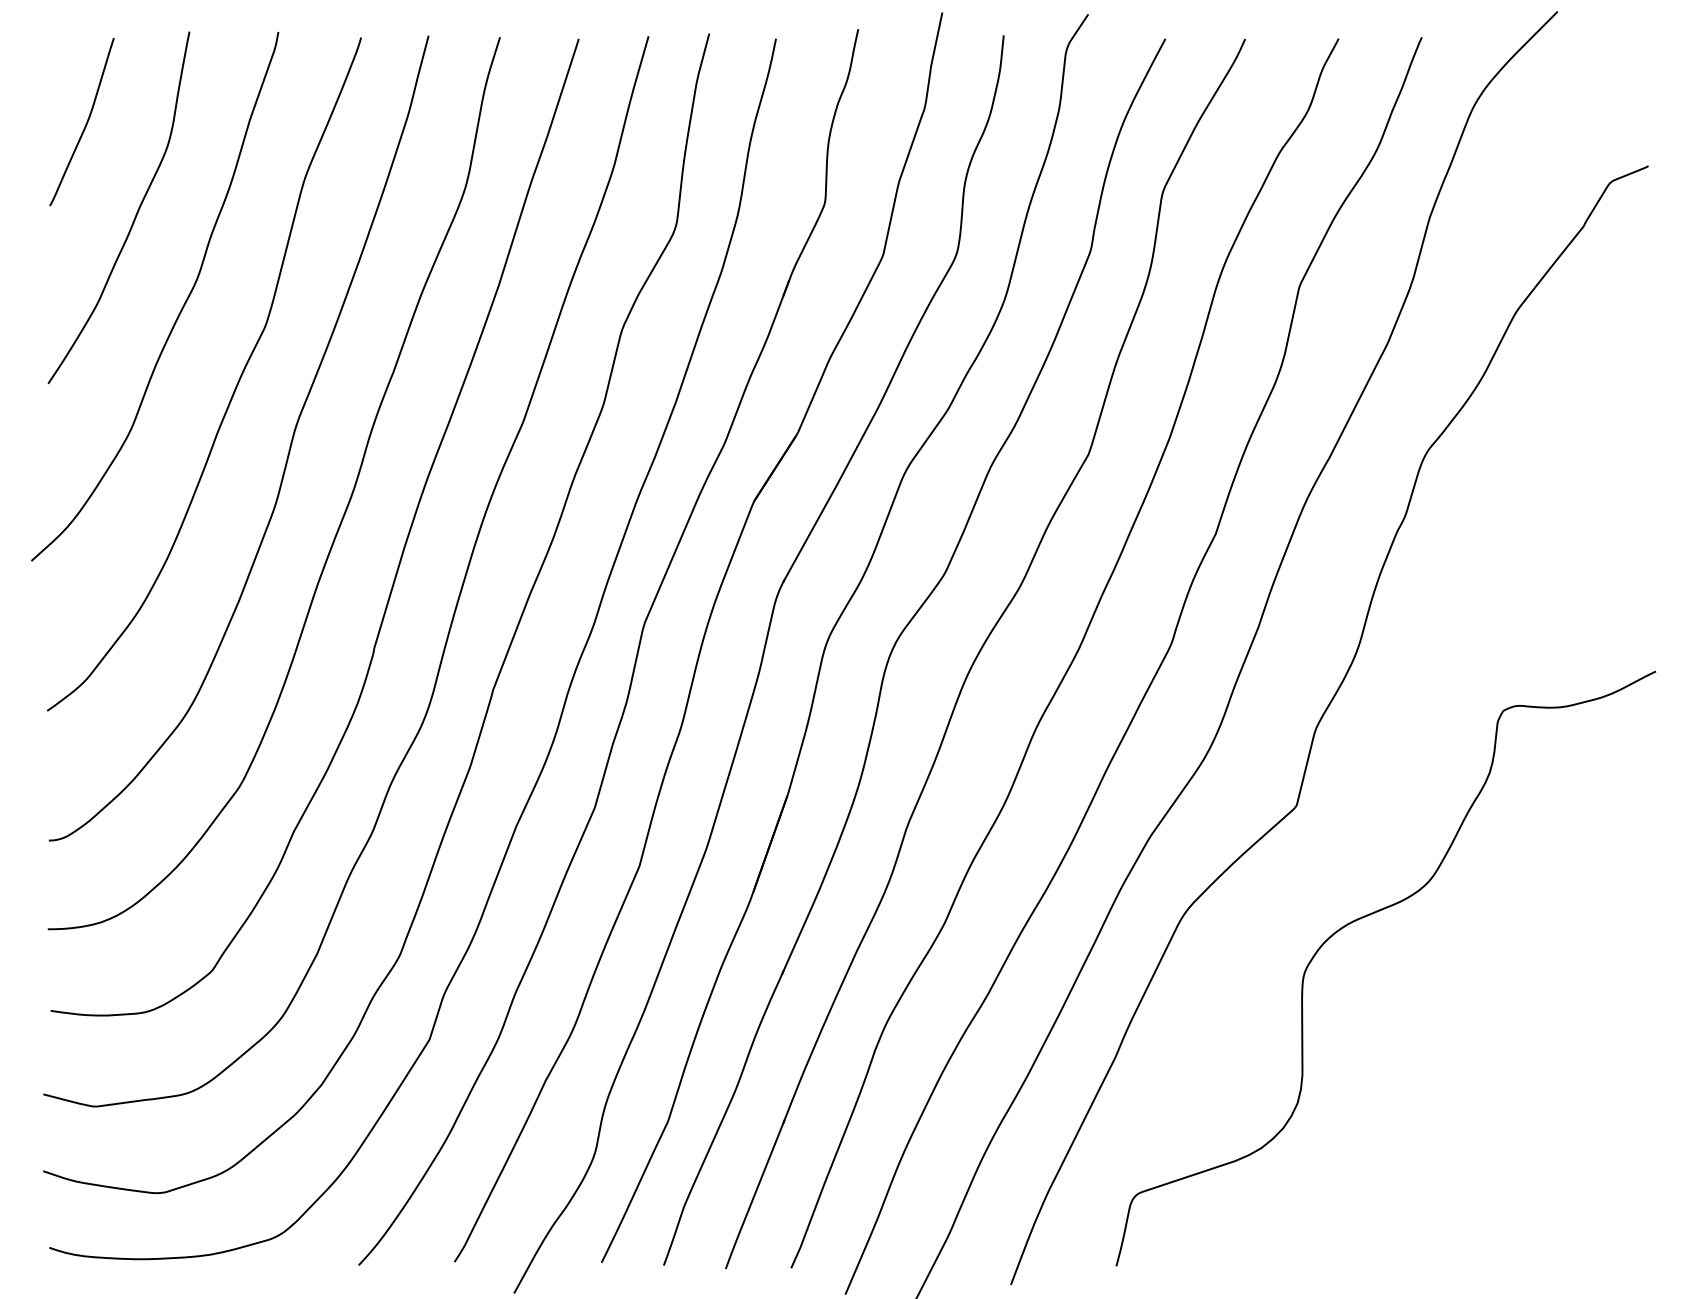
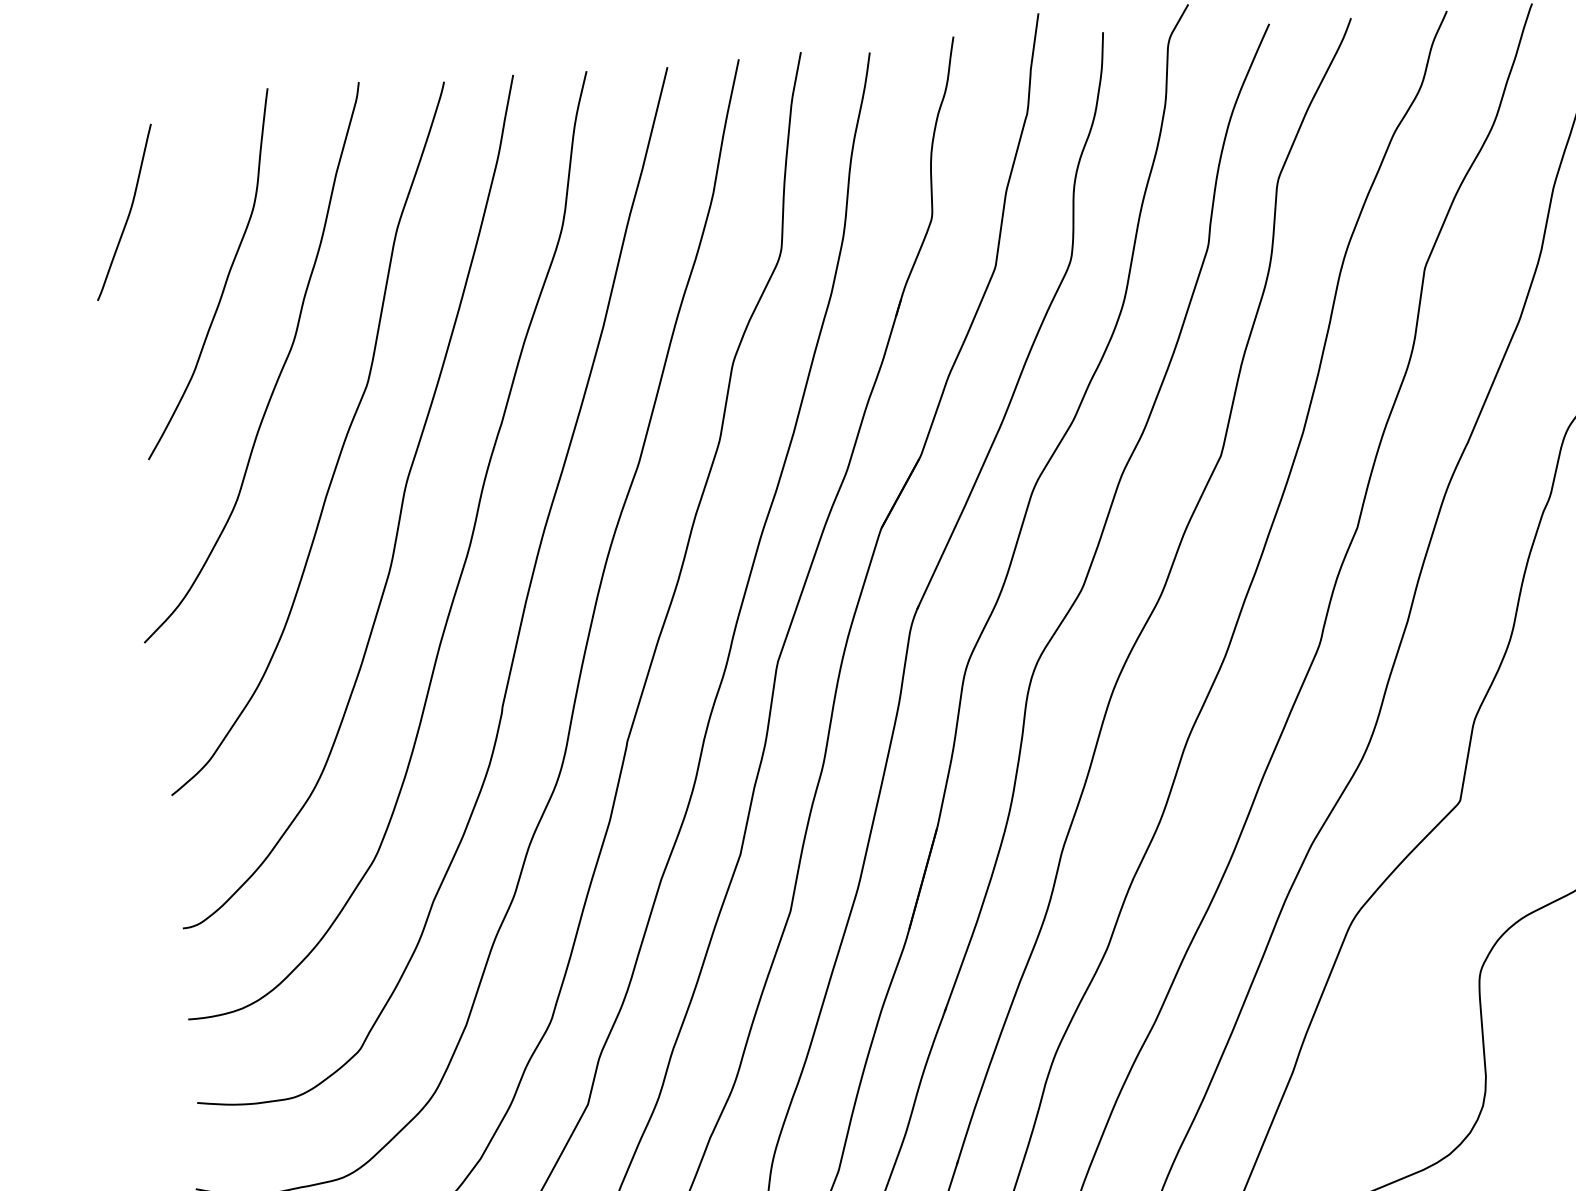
curve: (85, 124) -> (128, 214), moved

